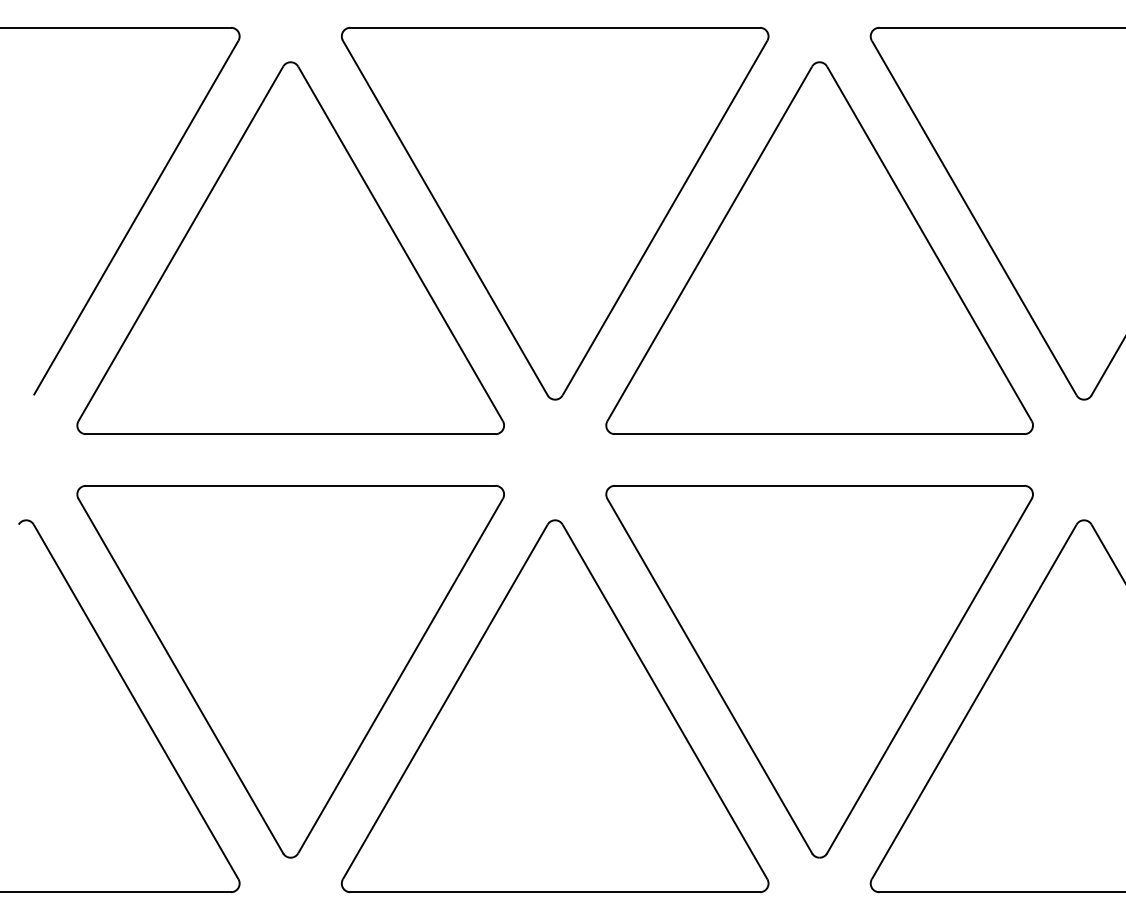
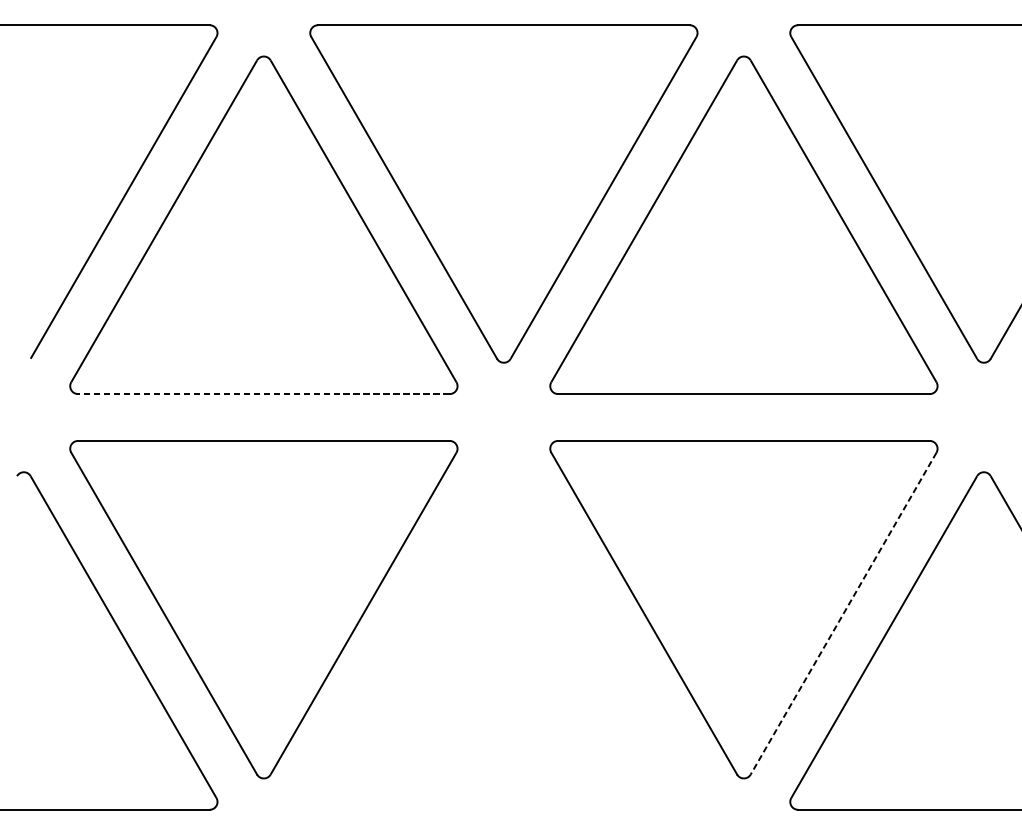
line: (290, 434) -> (263, 394), solid -> dashed
line: (929, 676) -> (843, 613), solid -> dashed
part: (554, 706) -> (503, 641), removed

